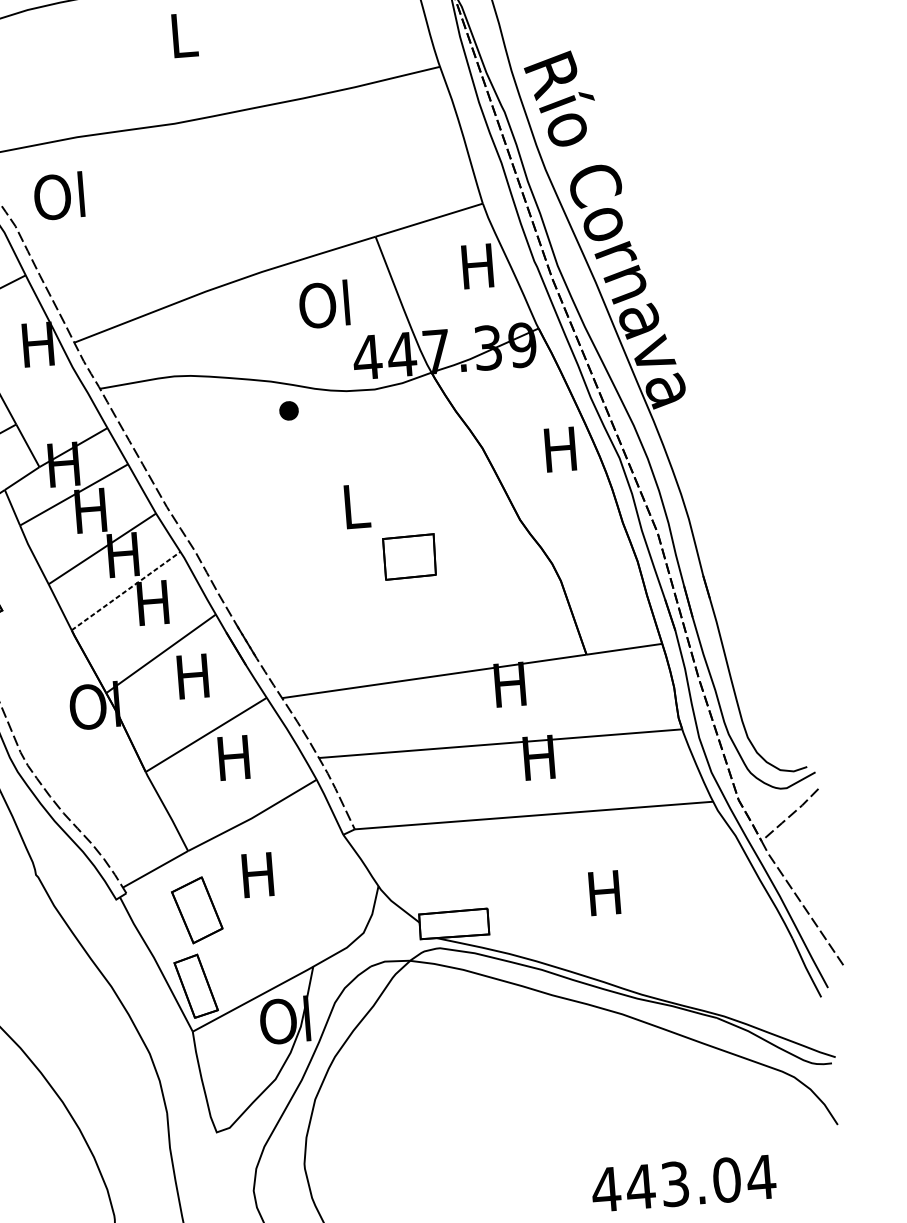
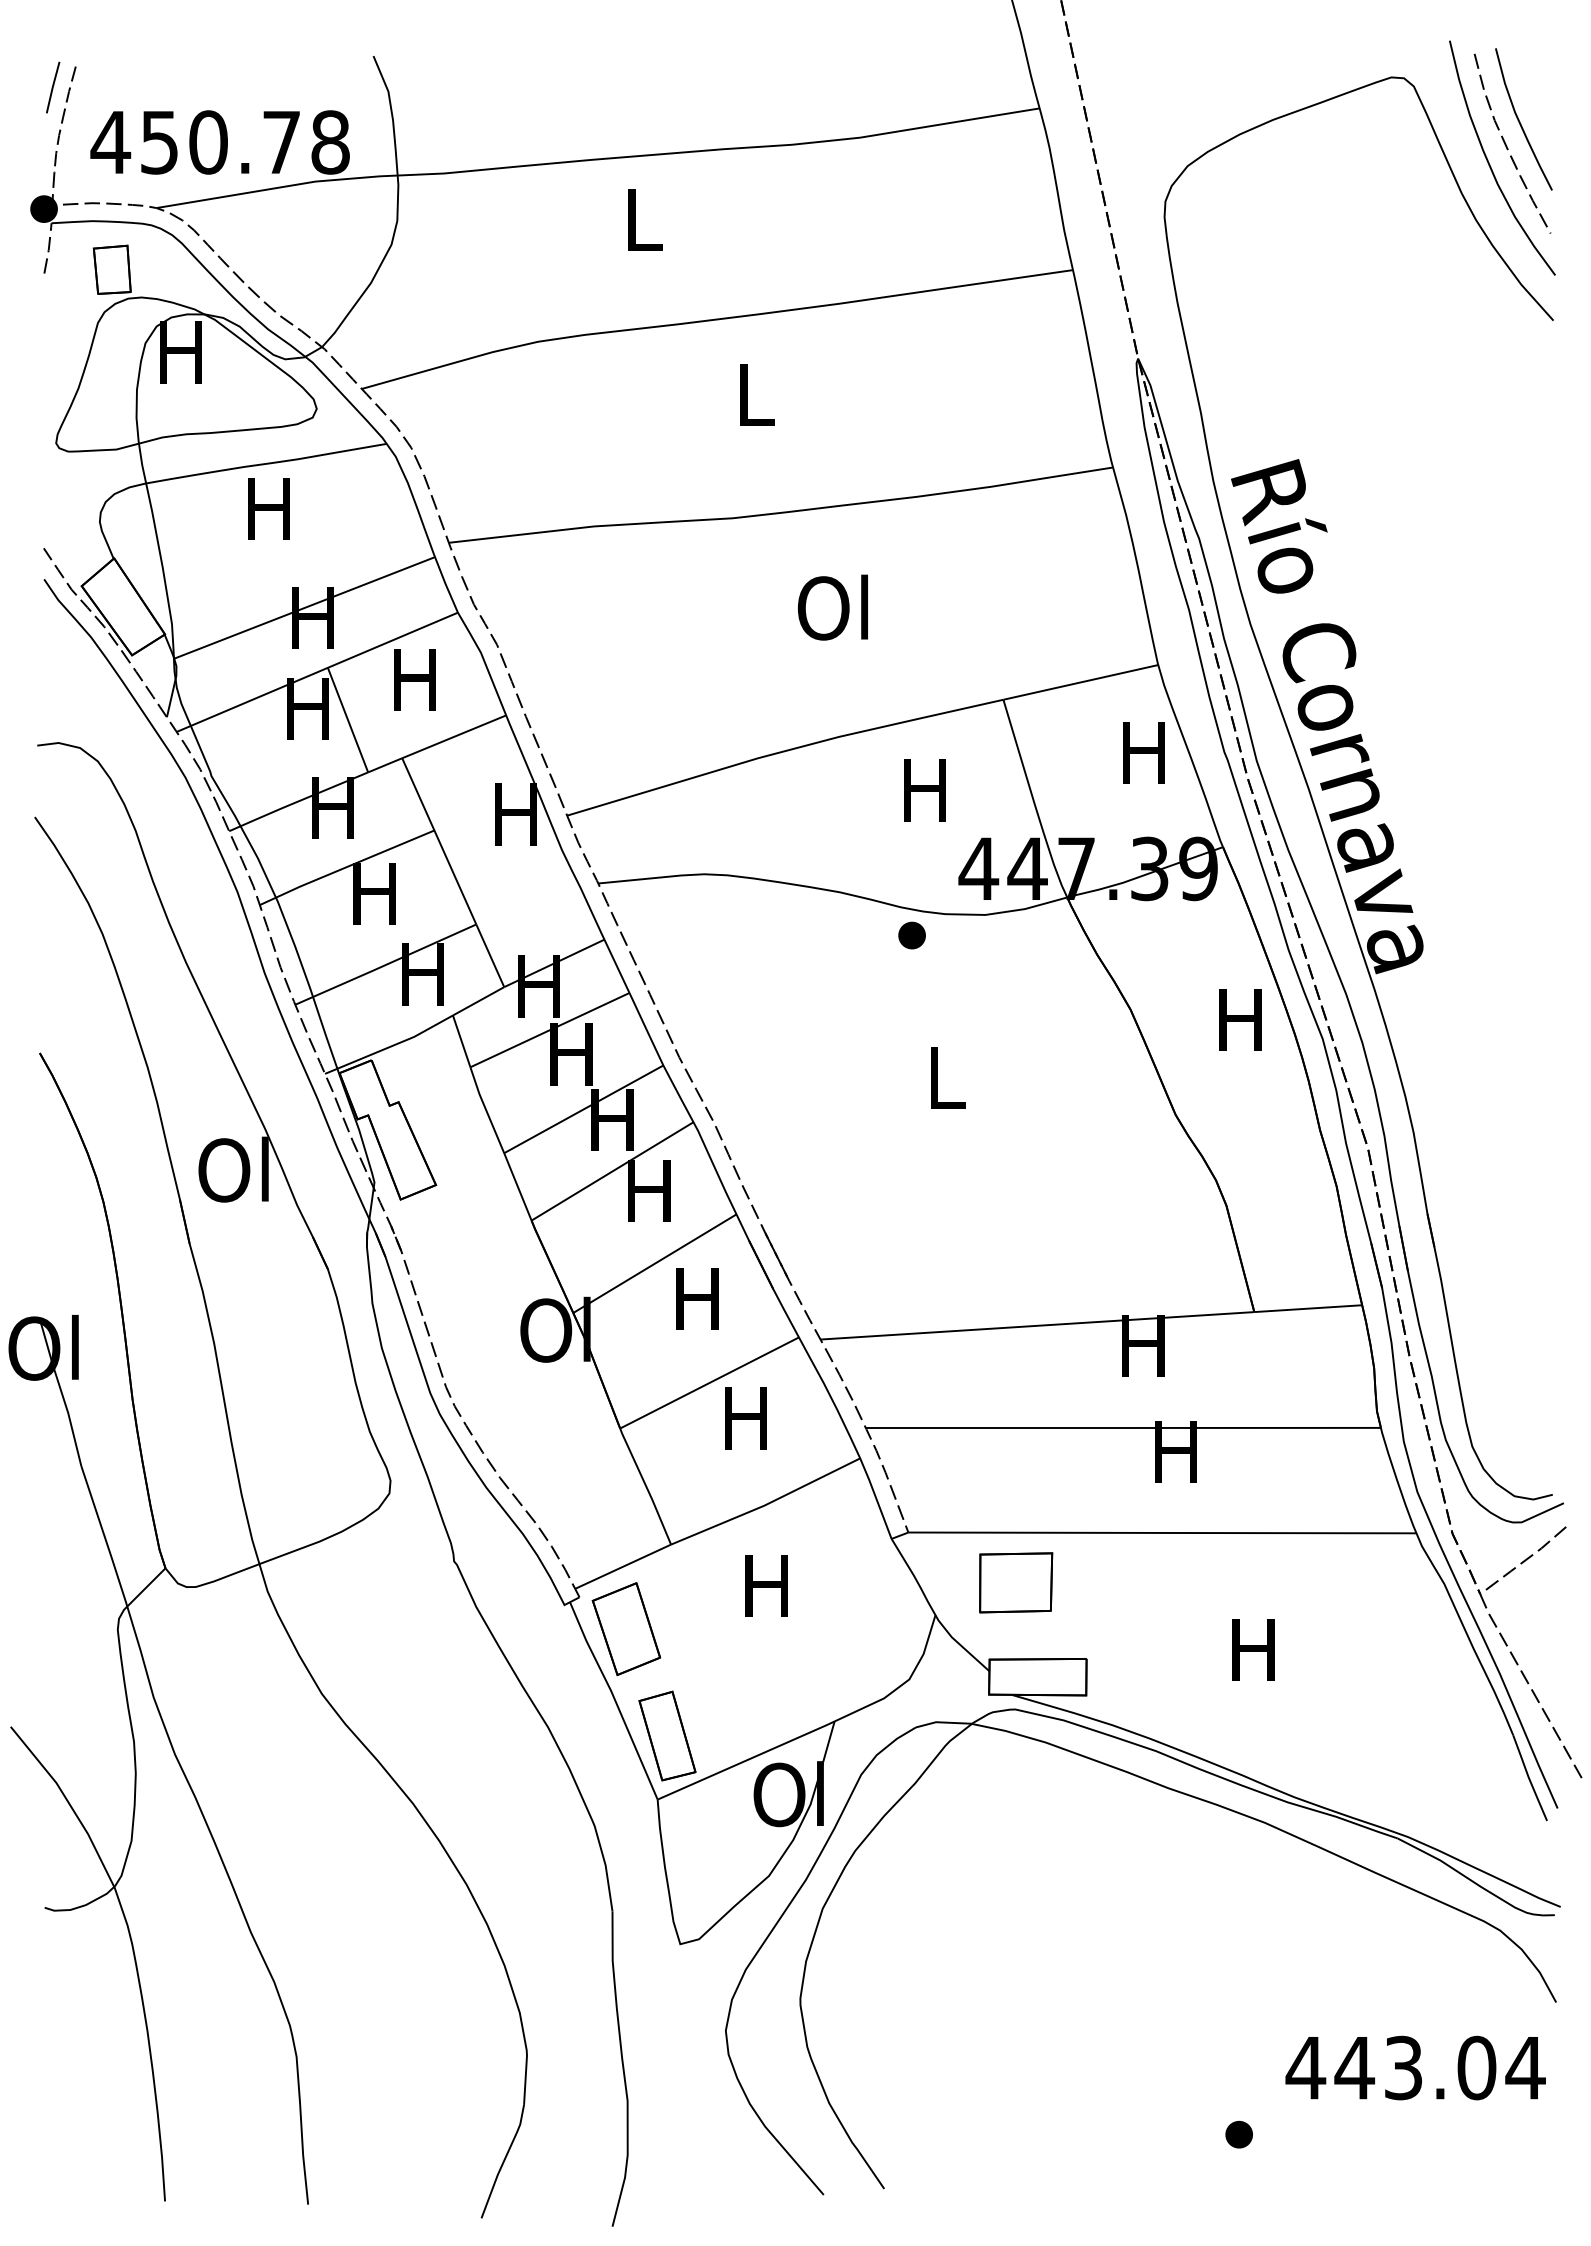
text: (58, 196) -> (832, 607), moved
text: (324, 304) -> (923, 789), Ol -> H
part: (288, 410) -> (911, 935), moved
part: (410, 556) -> (1016, 1582), moved
line: (126, 591) -> (612, 1171), dashed -> solid
part: (197, 910) -> (626, 1629), moved
text: (683, 1183) -> (1415, 2067), moved

